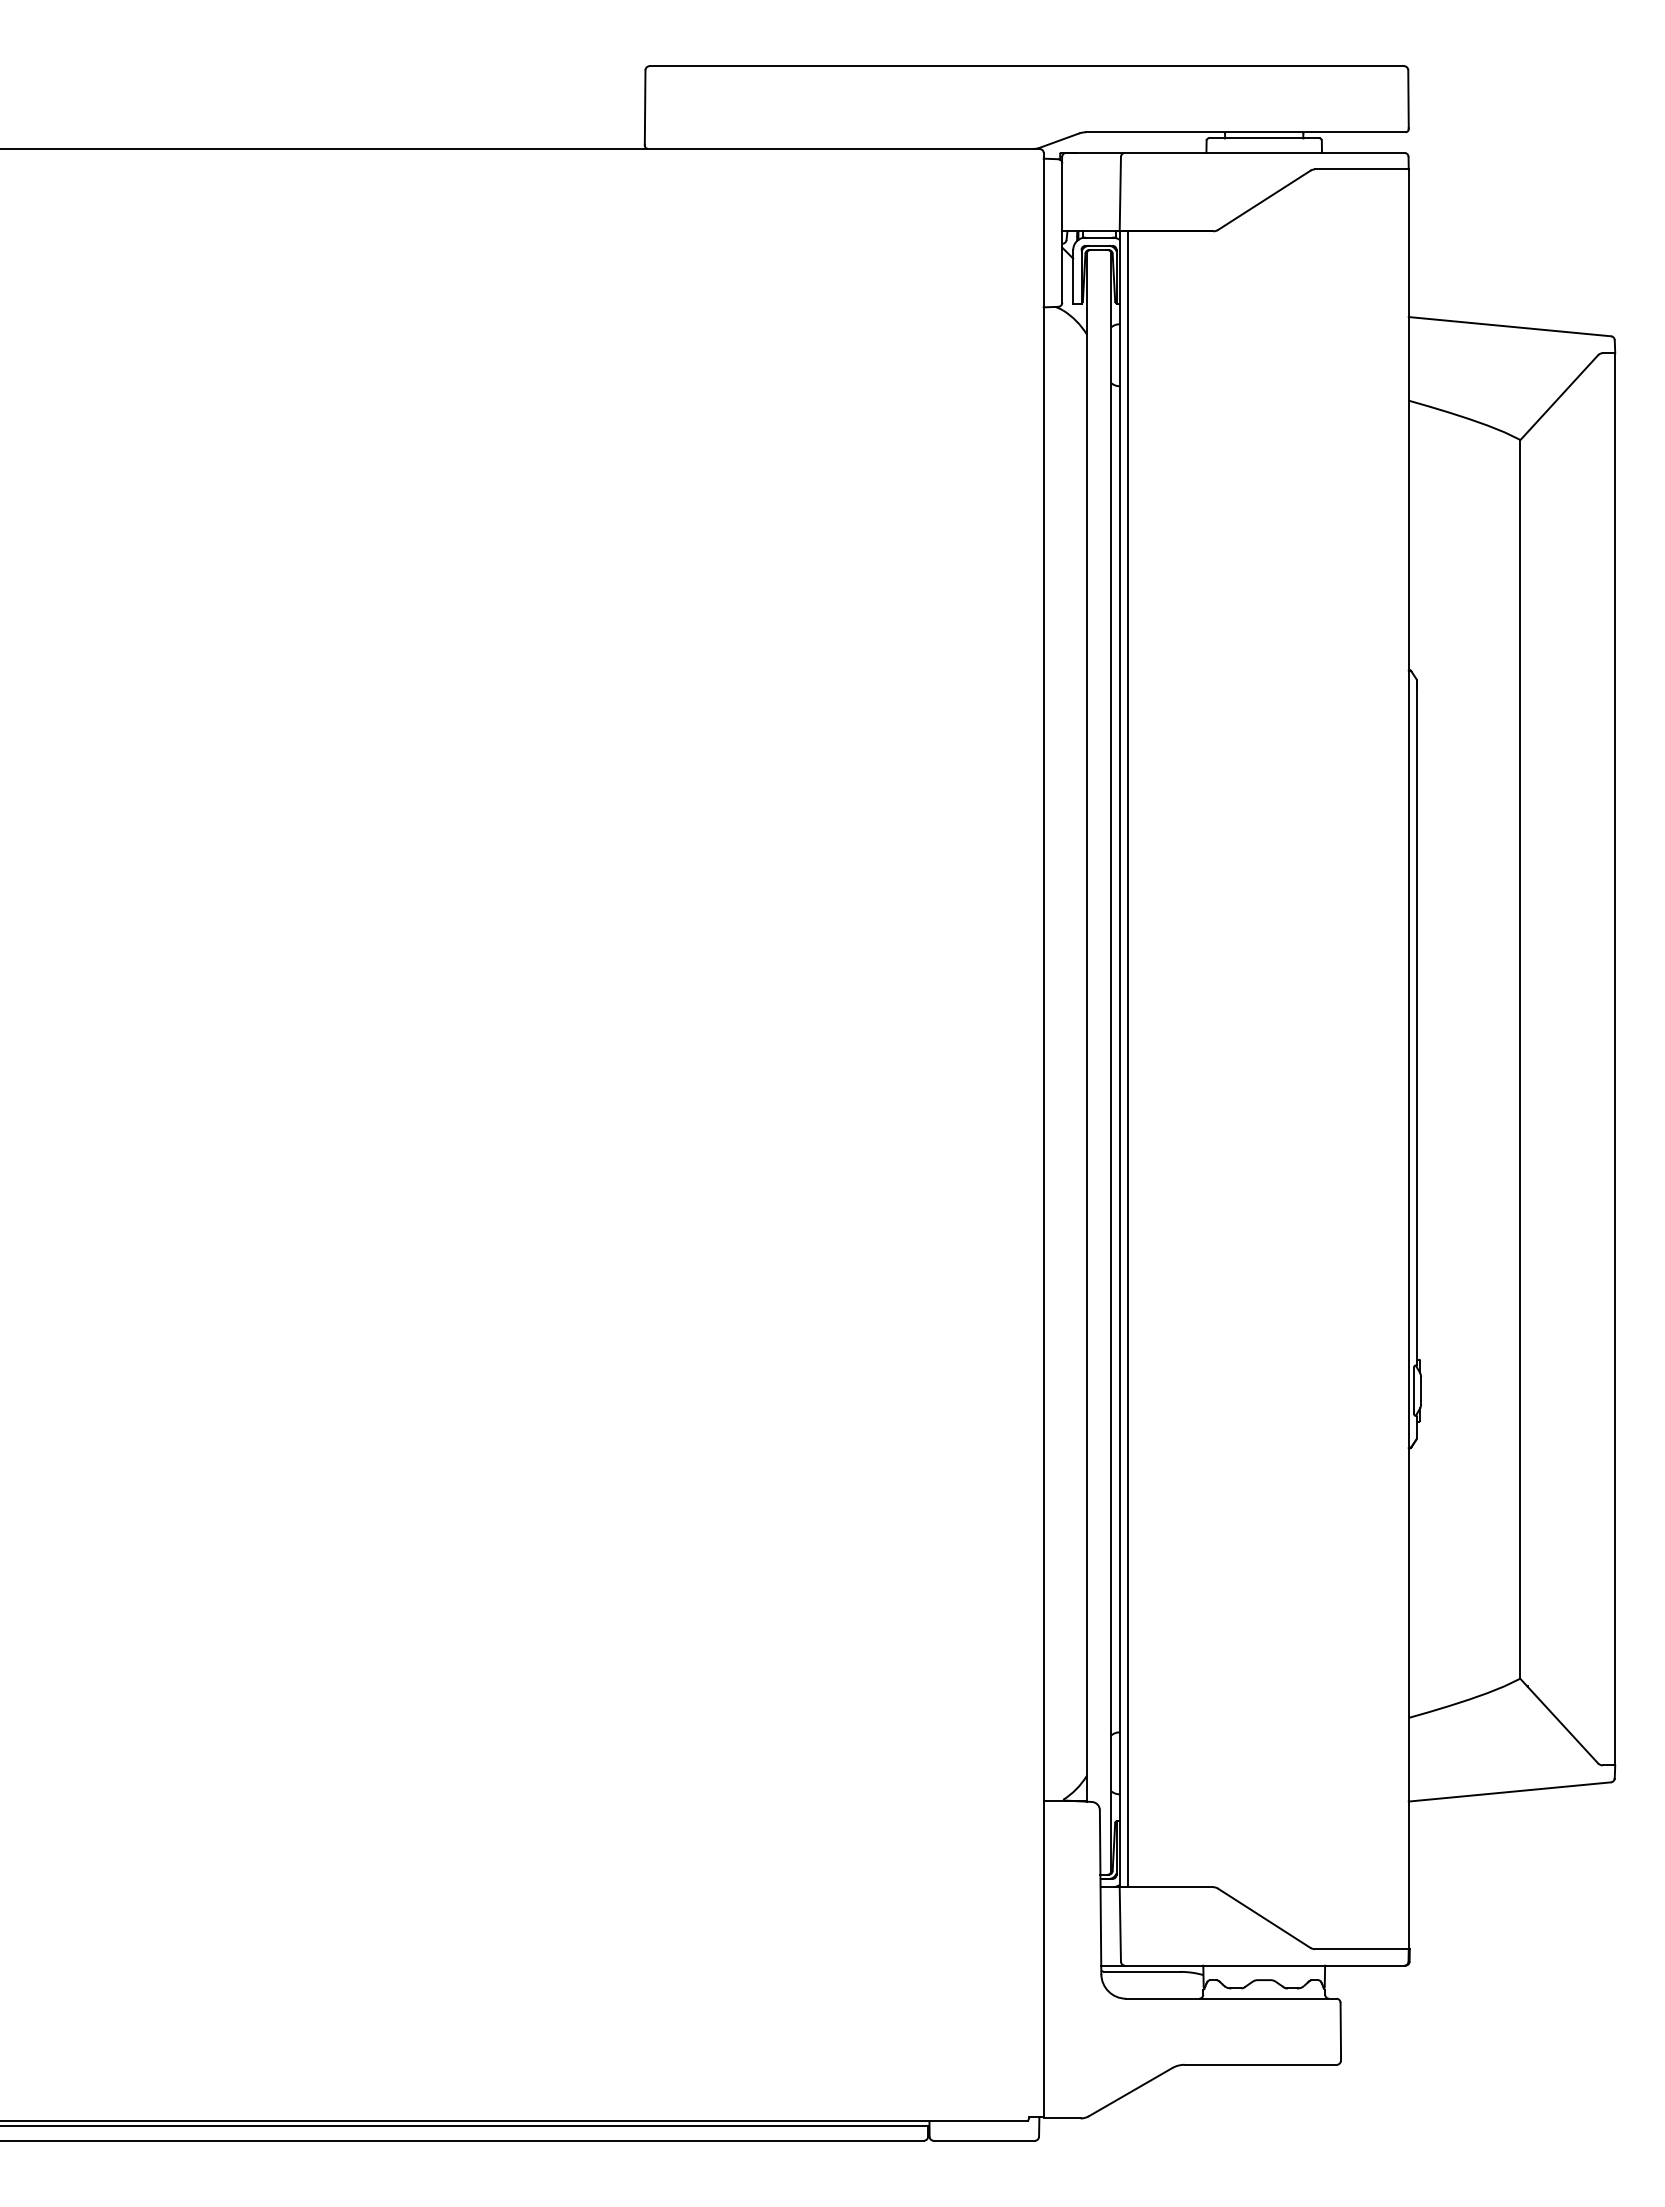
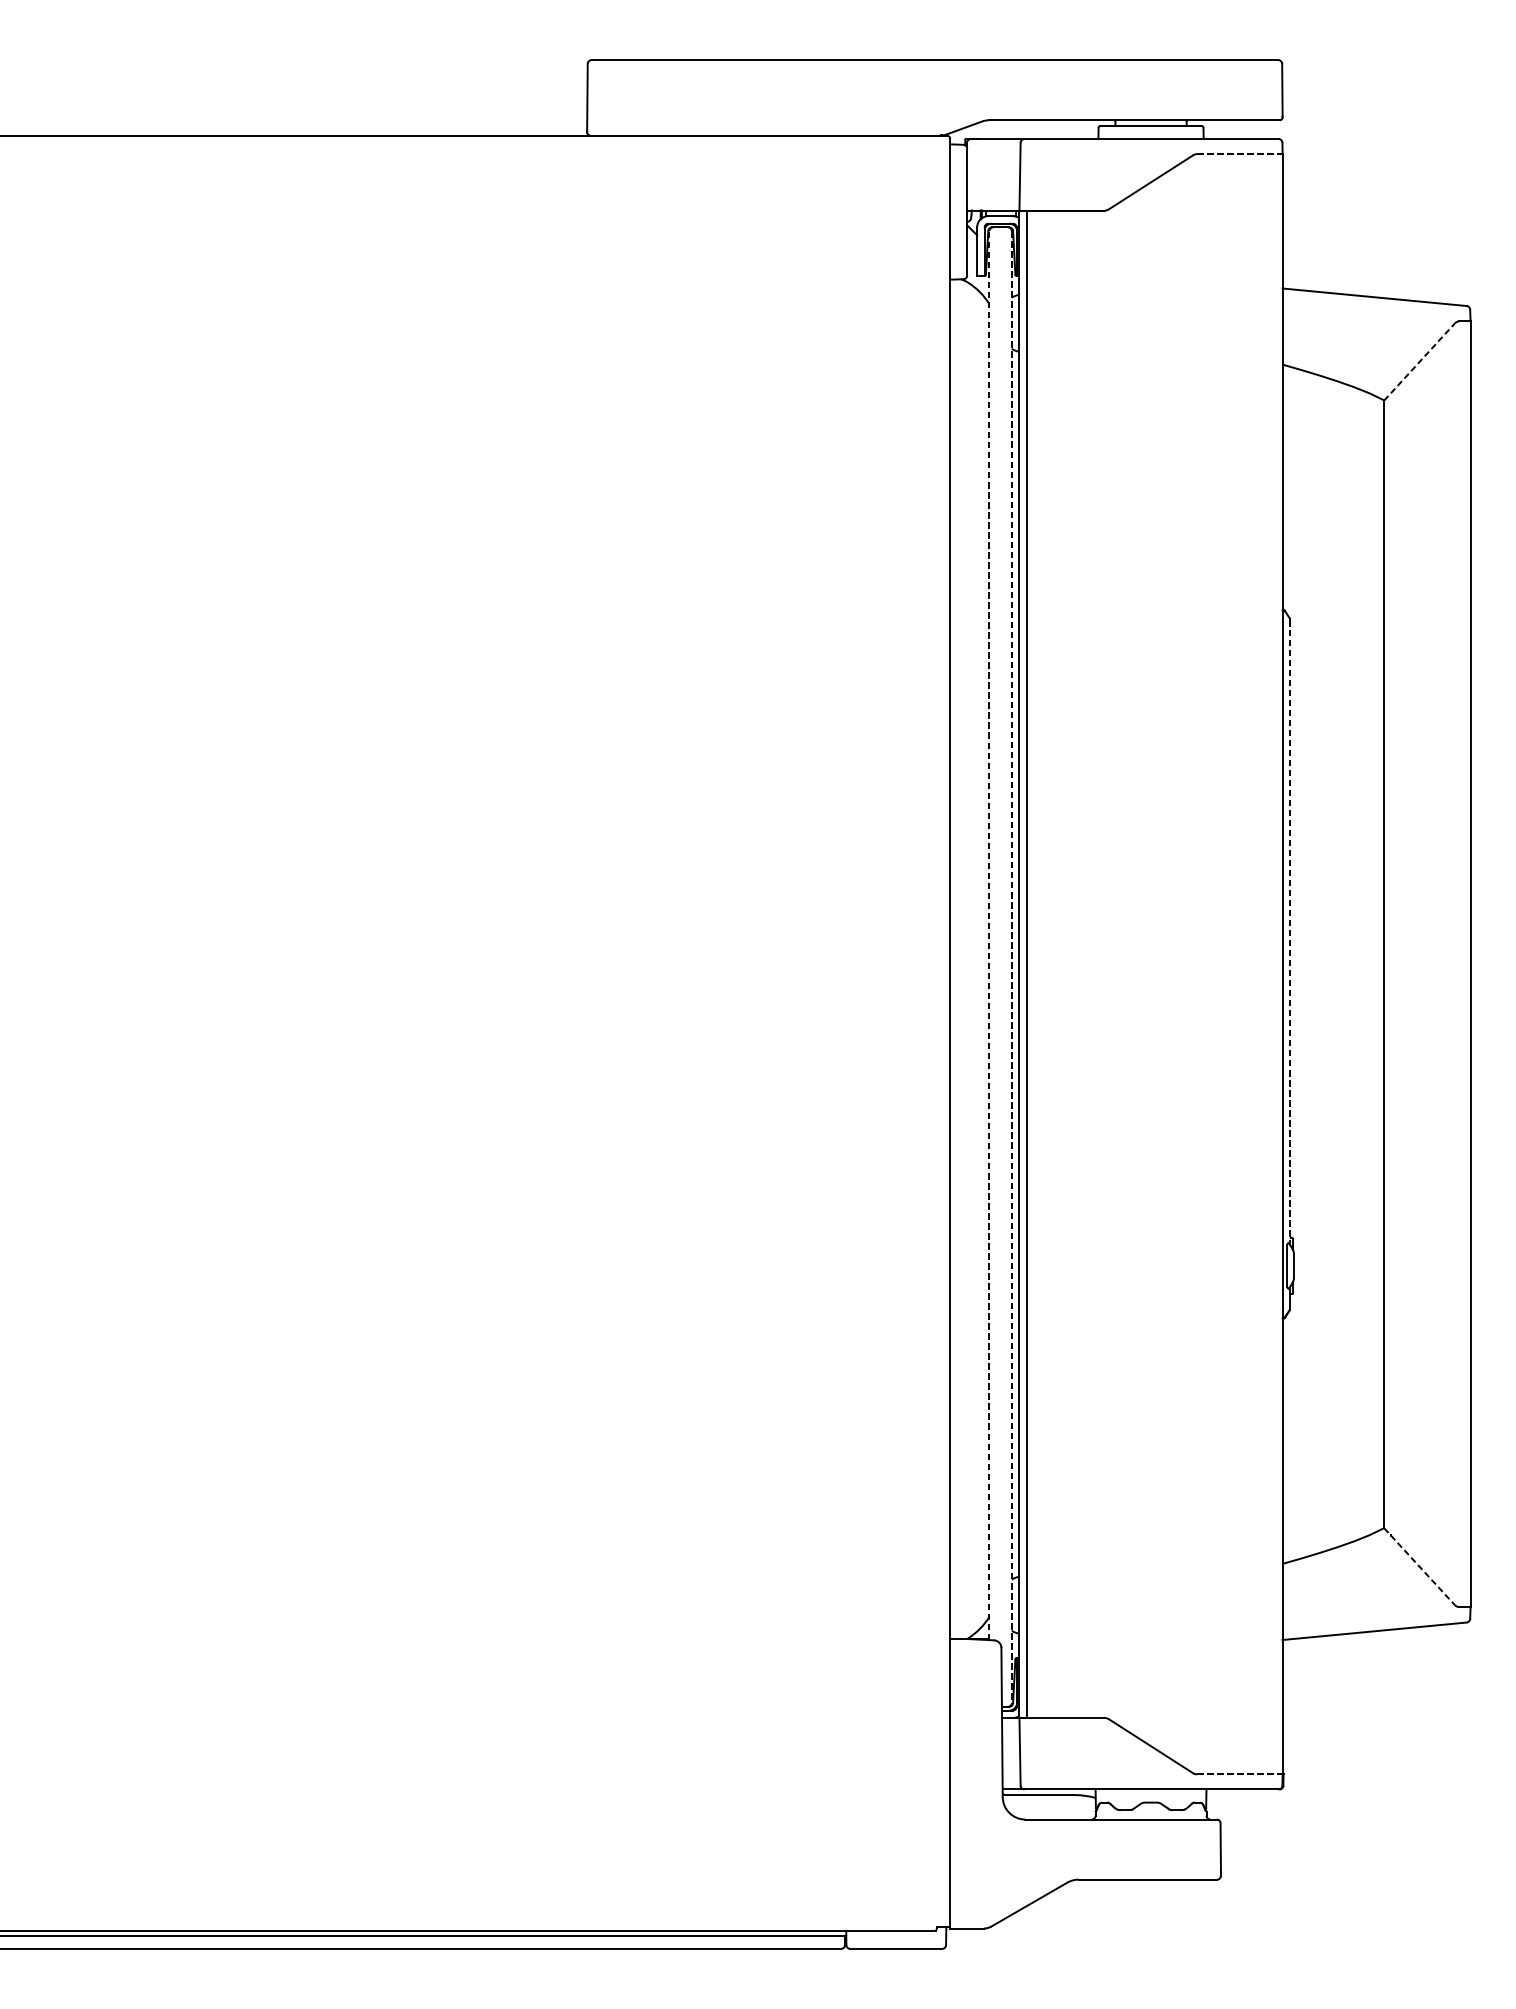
line: (1361, 169) -> (1239, 154), solid -> dashed
line: (1559, 397) -> (1419, 361), solid -> dashed
line: (1417, 1022) -> (1290, 930), solid -> dashed
line: (1086, 1027) -> (989, 935), solid -> dashed
line: (1111, 1062) -> (1012, 967), solid -> dashed
line: (1559, 1721) -> (1419, 1567), solid -> dashed
line: (1361, 1949) -> (1239, 1774), solid -> dashed

